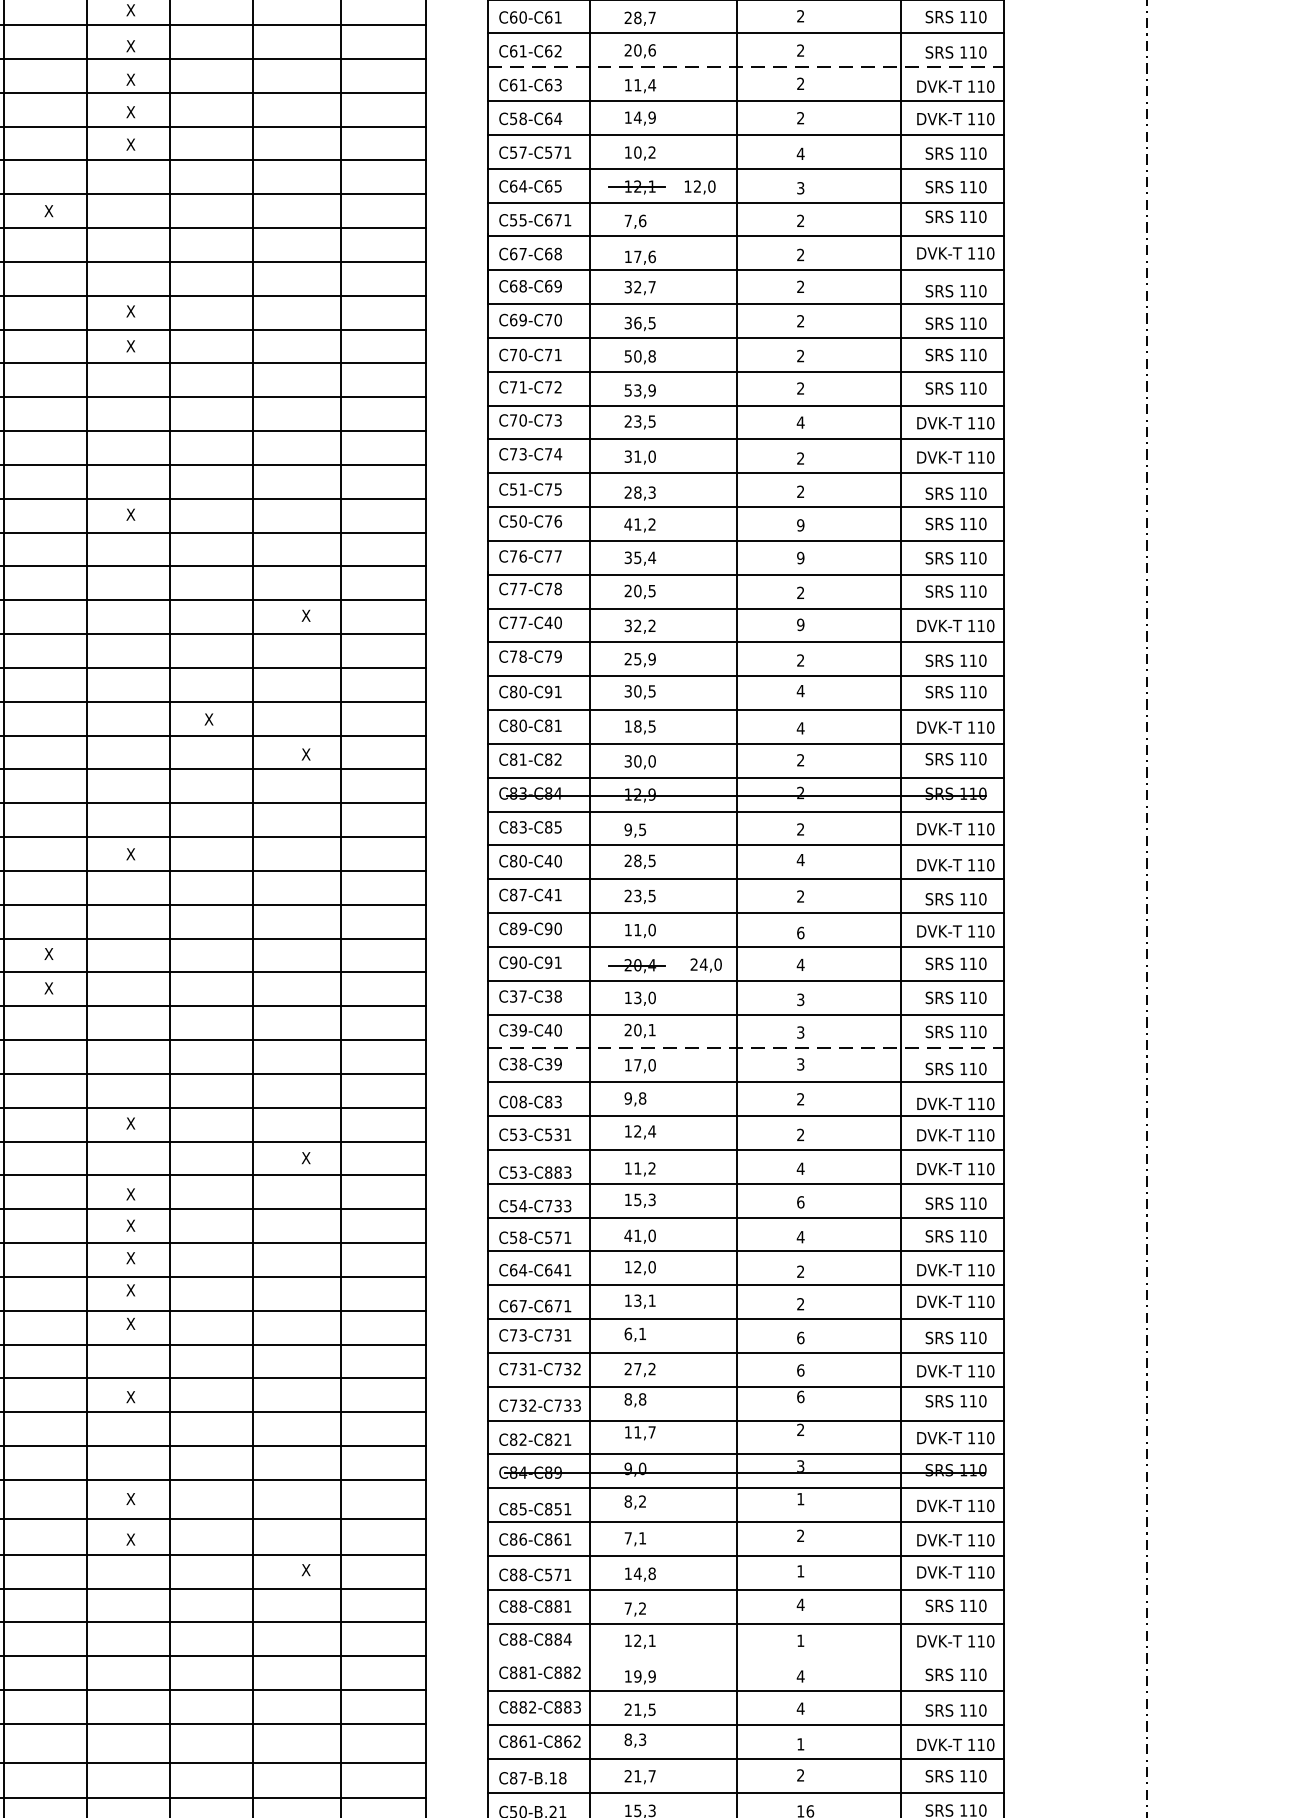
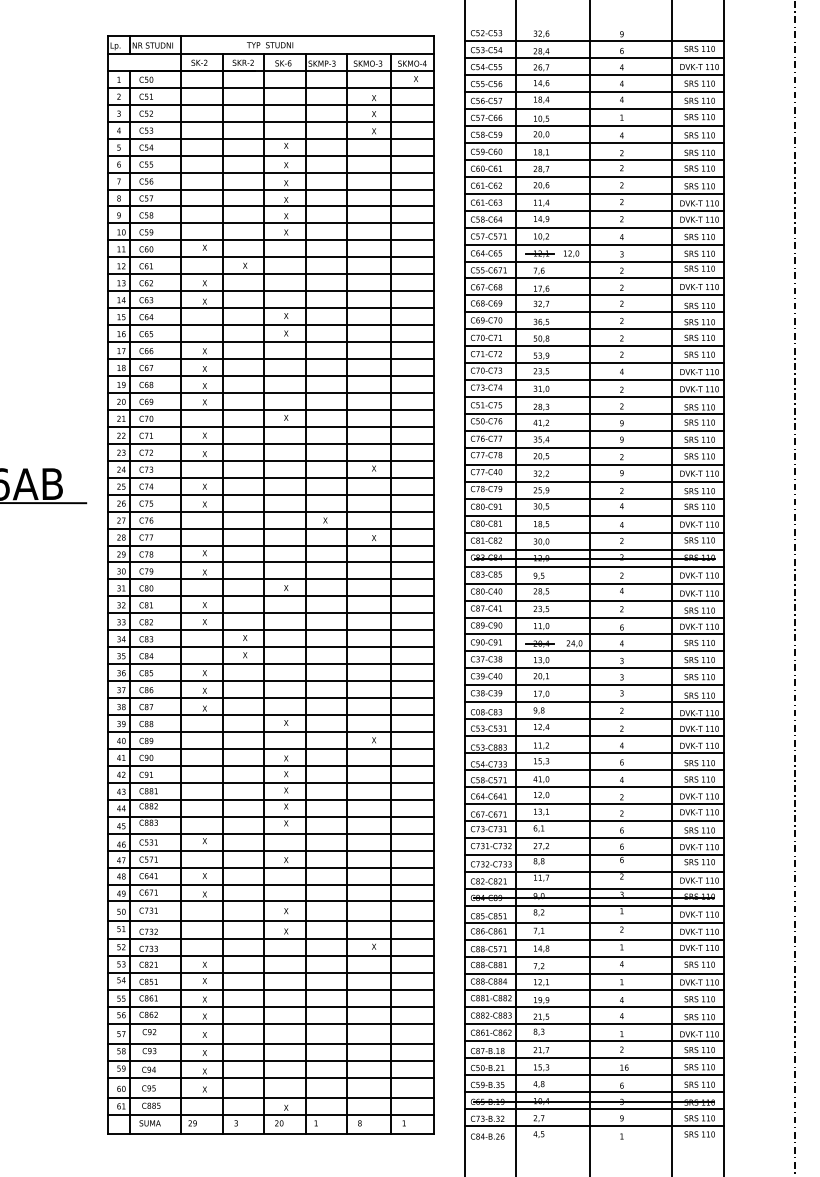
line: (746, 66) -> (594, 193), dashed -> solid
line: (746, 1048) -> (594, 685), dashed -> solid
line: (746, 1657) -> (594, 990), added

